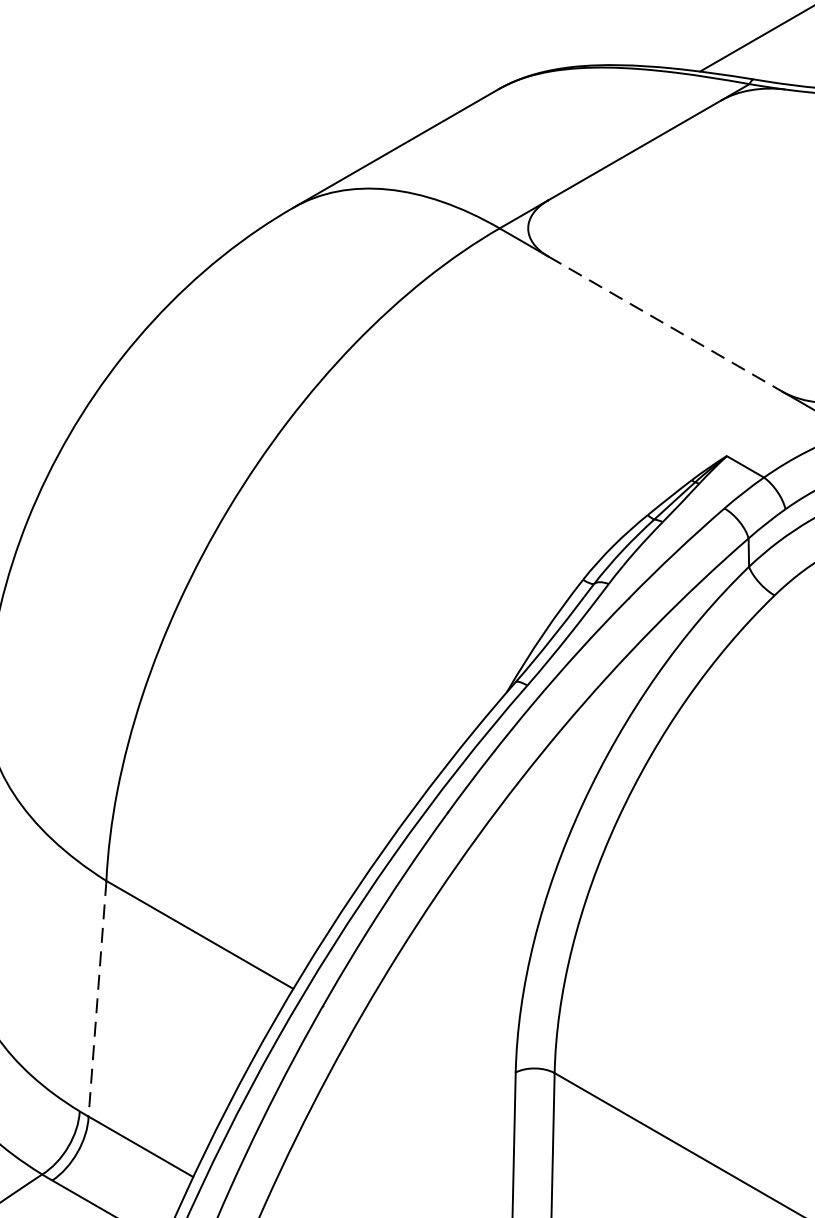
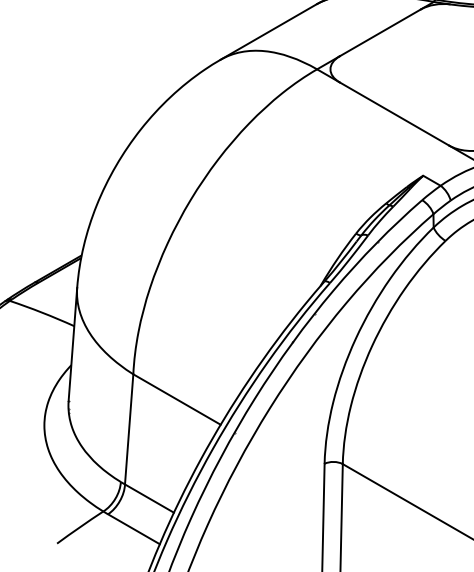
line: (665, 325) -> (394, 114), dashed -> solid
line: (98, 999) -> (129, 429), dashed -> solid

